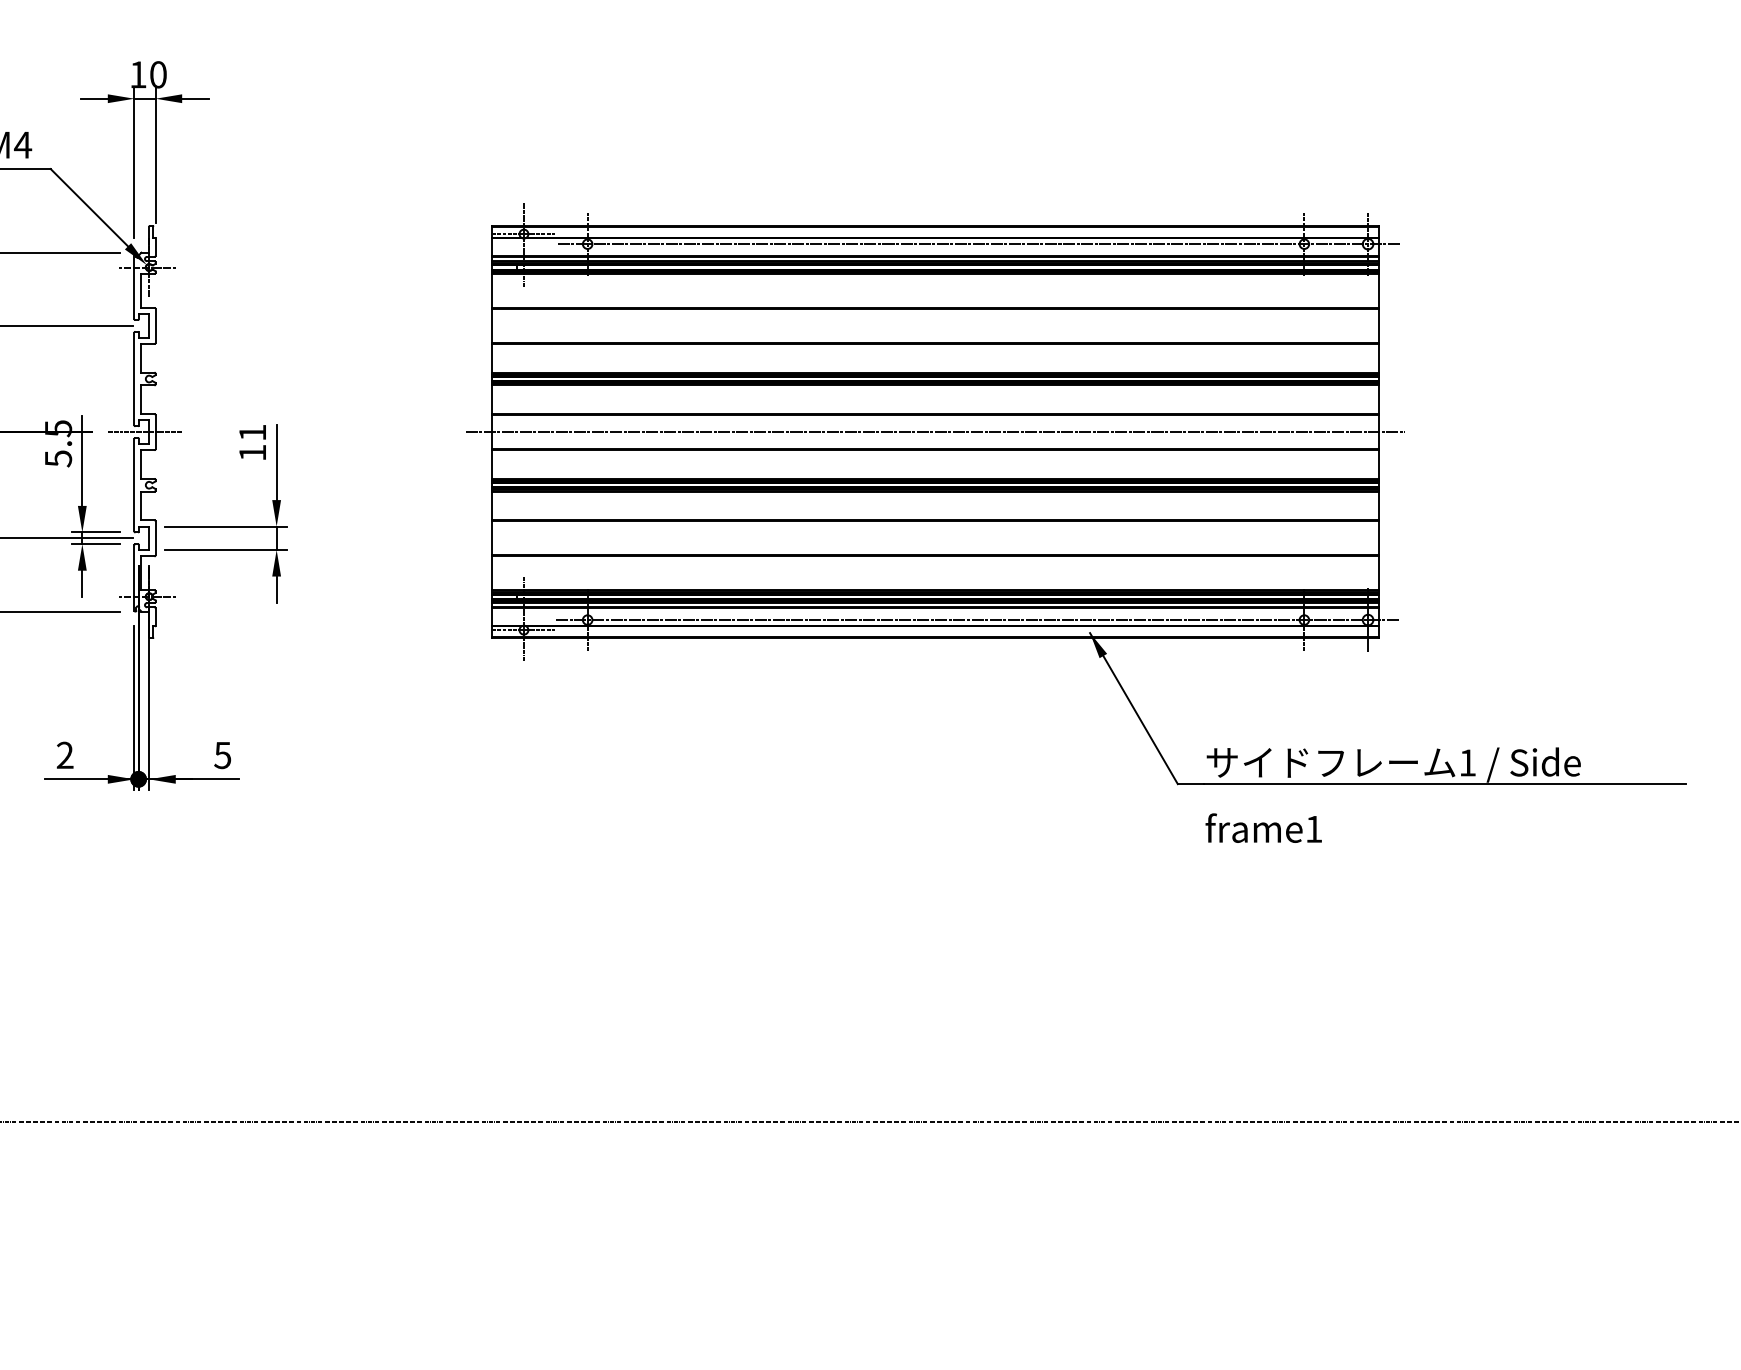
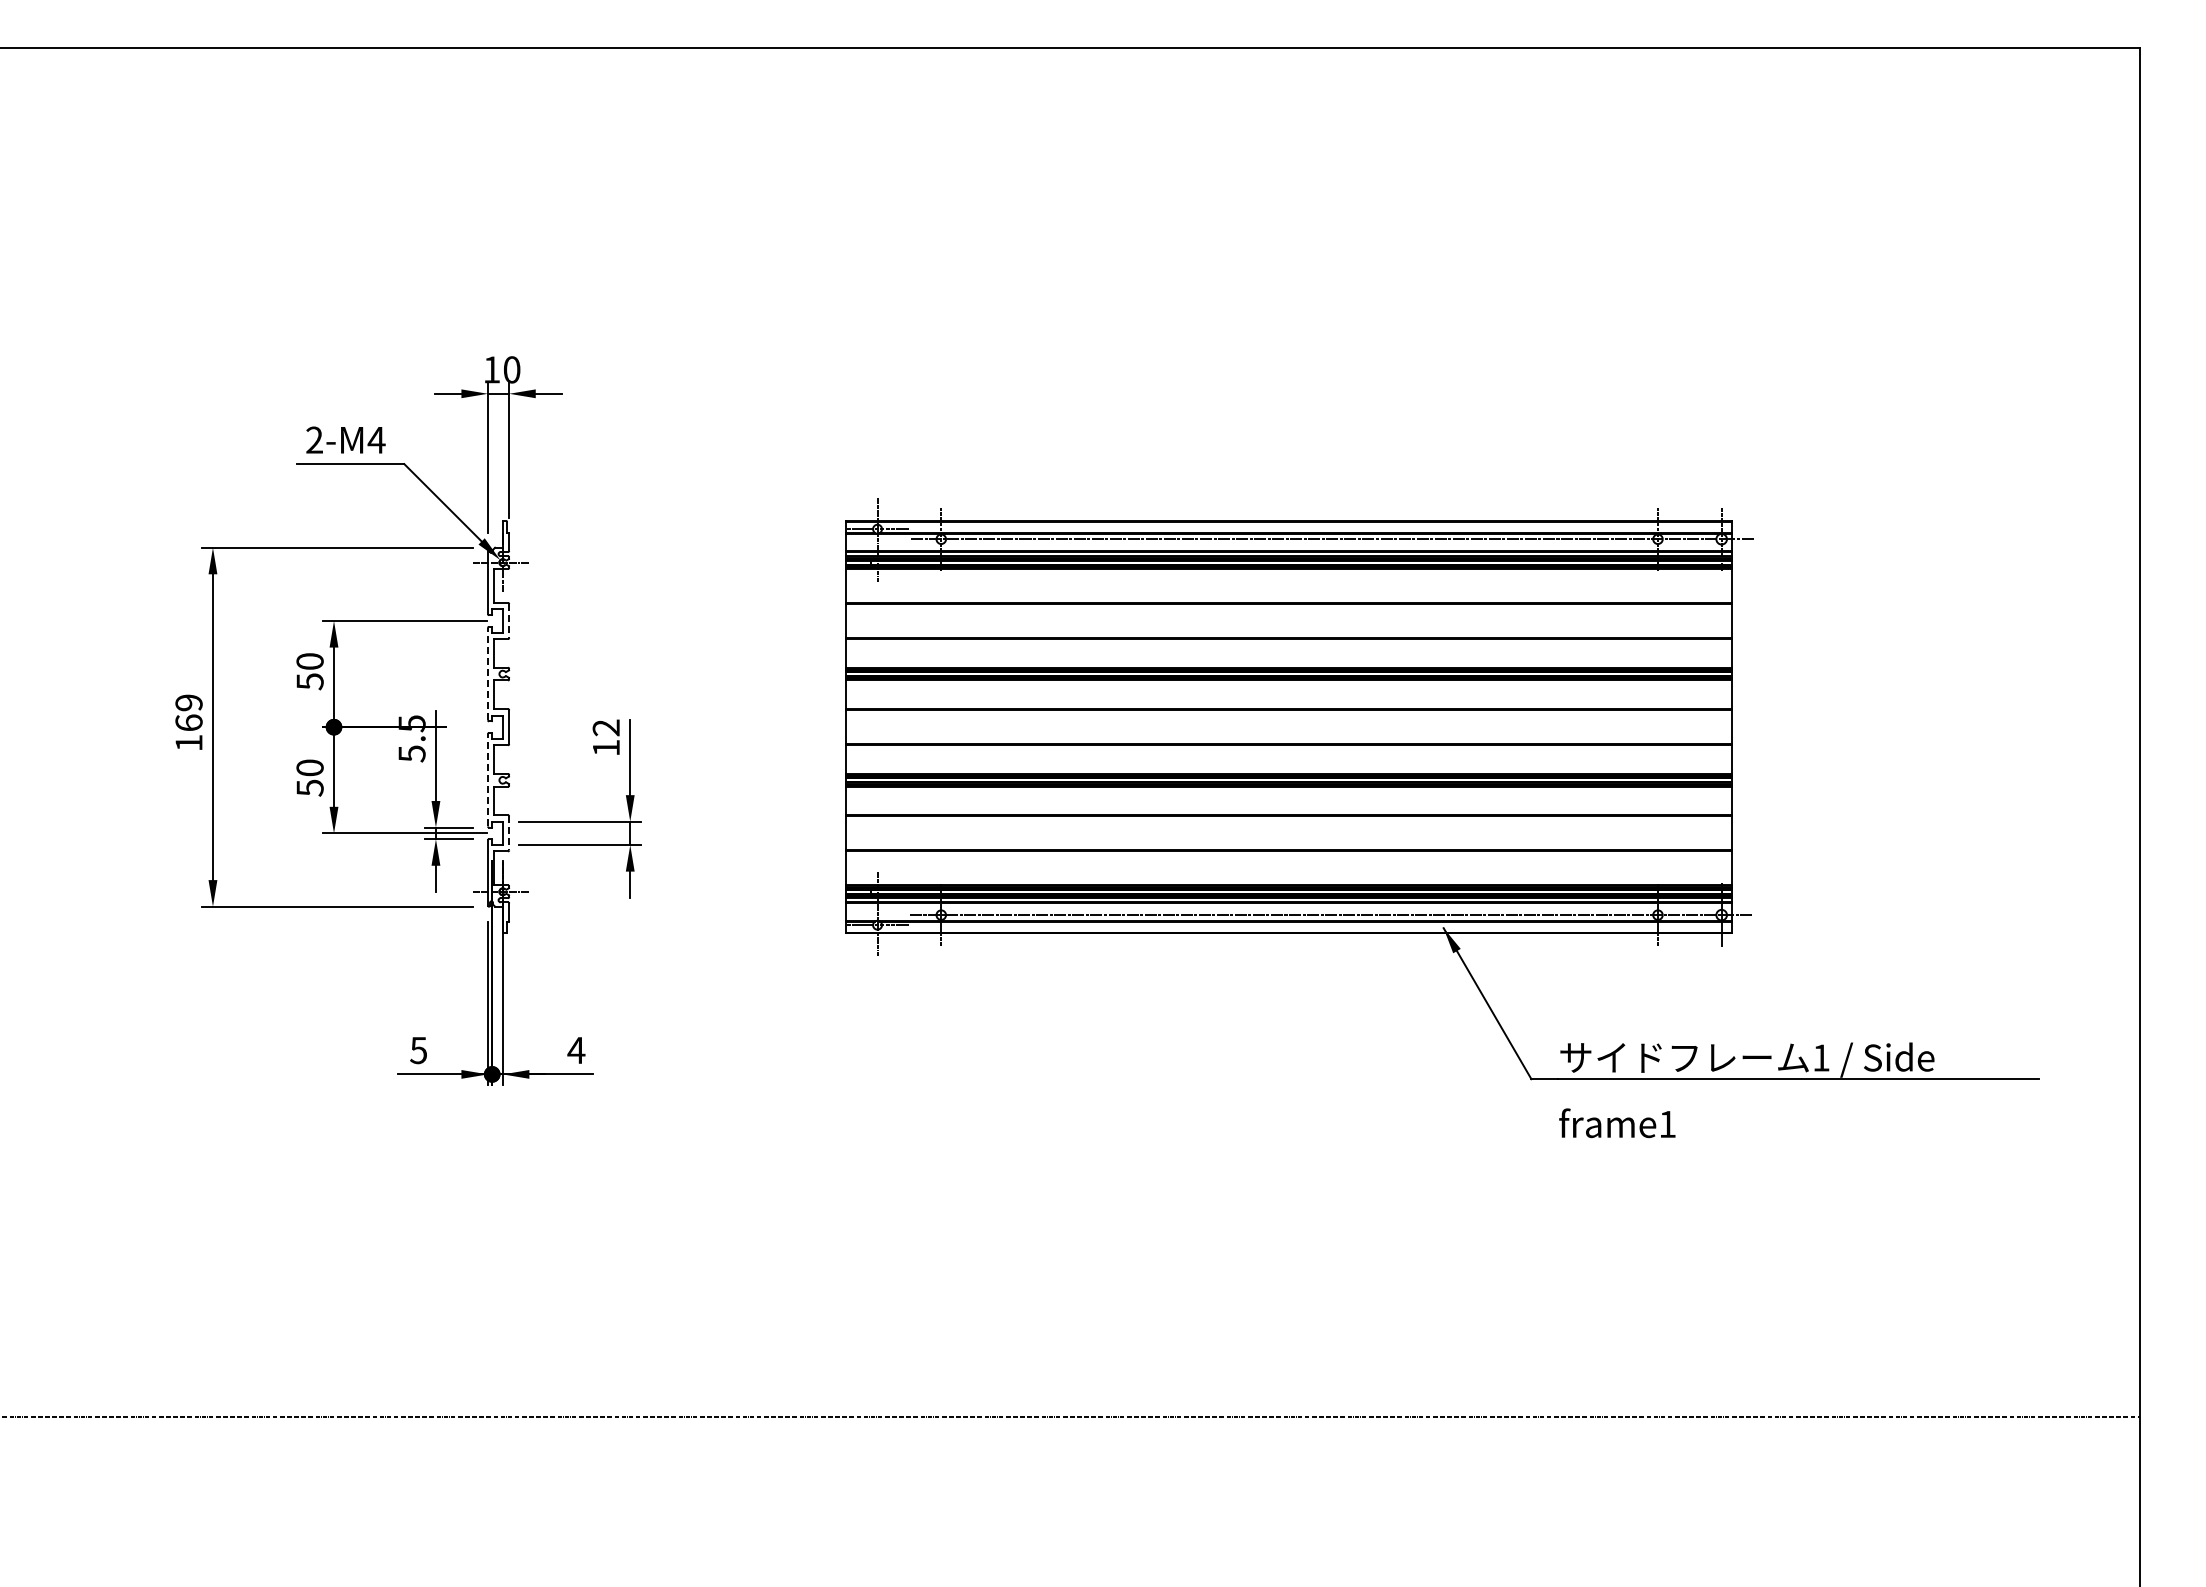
line: (155, 326) -> (509, 621), solid -> dashed
line: (133, 378) -> (487, 673), solid -> dashed
line: (144, 432) -> (498, 727), removed
text: (251, 432) -> (605, 727), 11 -> 12
line: (934, 432) -> (1288, 727), removed
line: (133, 484) -> (487, 779), solid -> dashed
line: (155, 538) -> (509, 833), solid -> dashed
text: (64, 755) -> (418, 1050), 2 -> 5
text: (222, 755) -> (576, 1050), 5 -> 4

